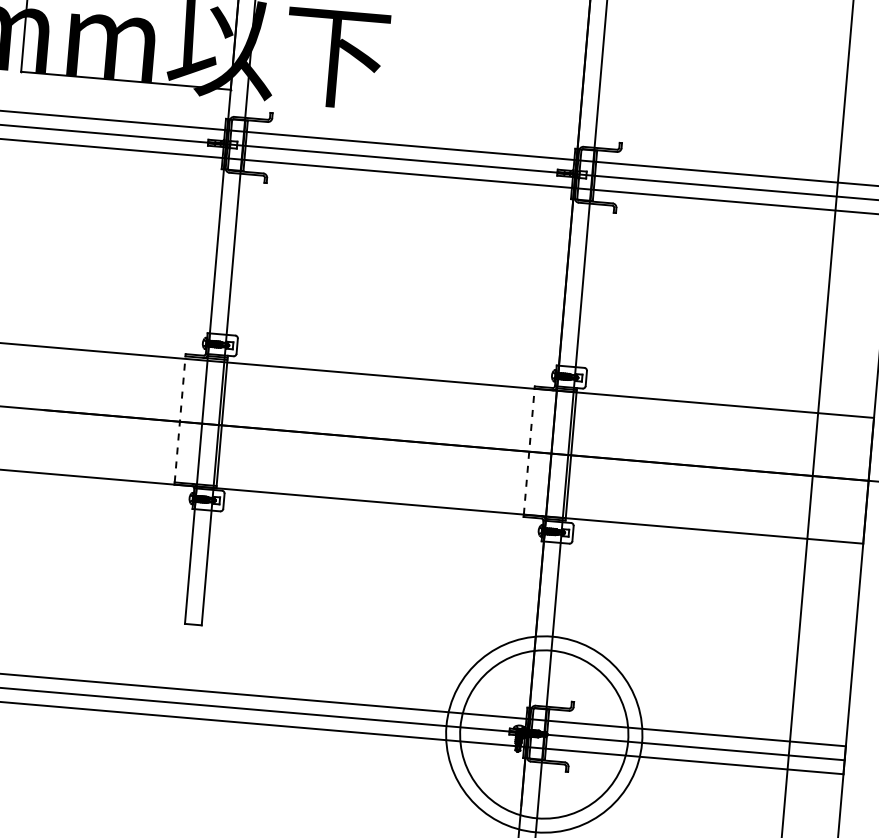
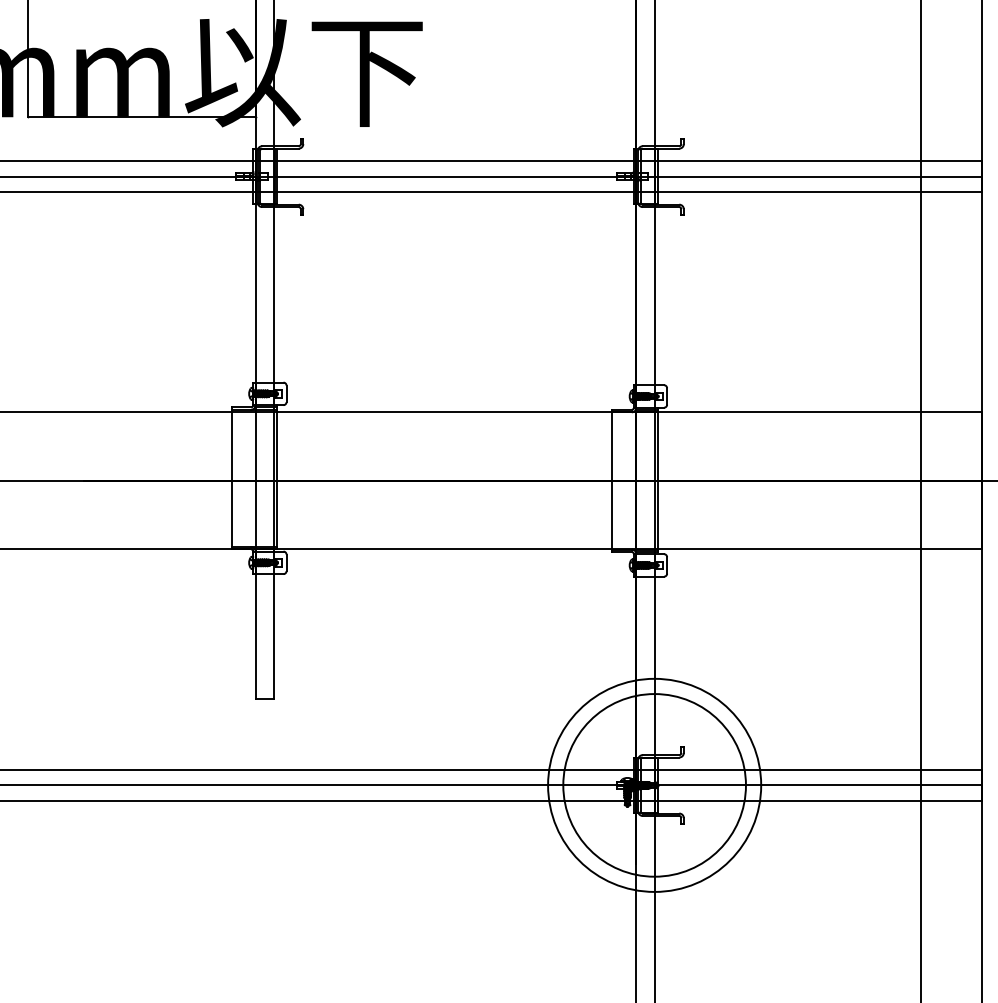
line: (180, 419) -> (231, 478), dashed -> solid
line: (529, 451) -> (612, 480), dashed -> solid

